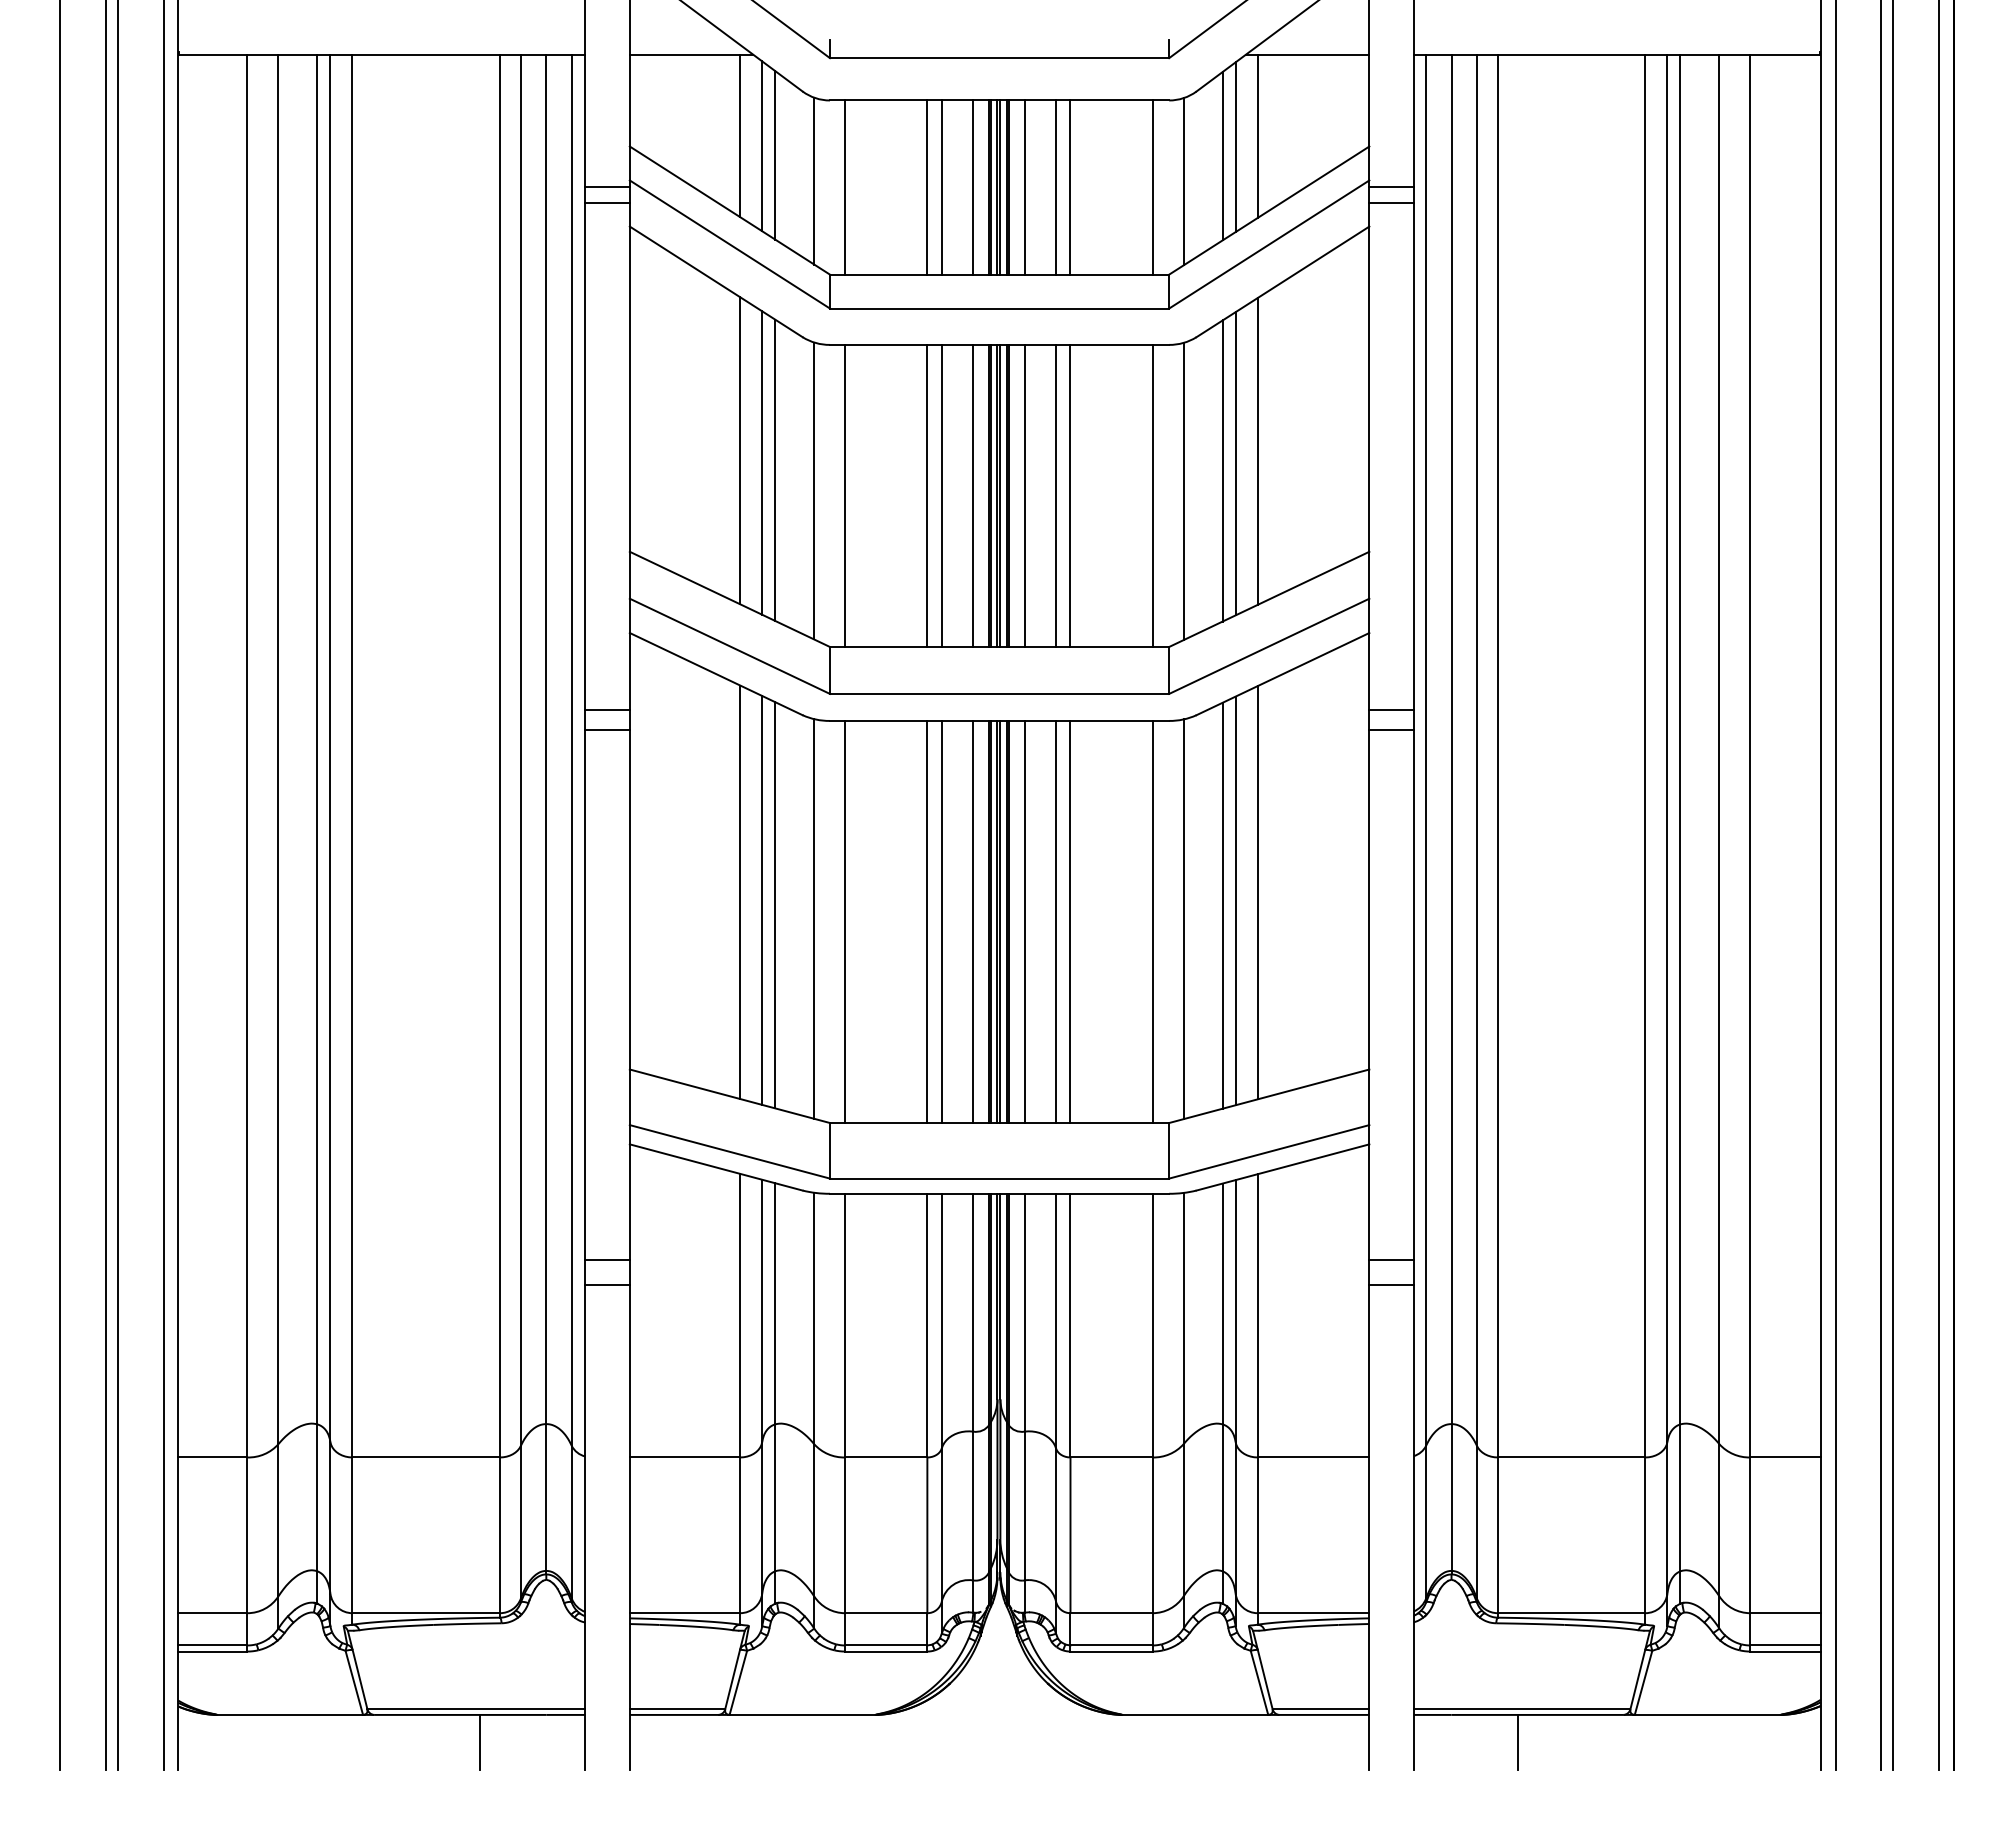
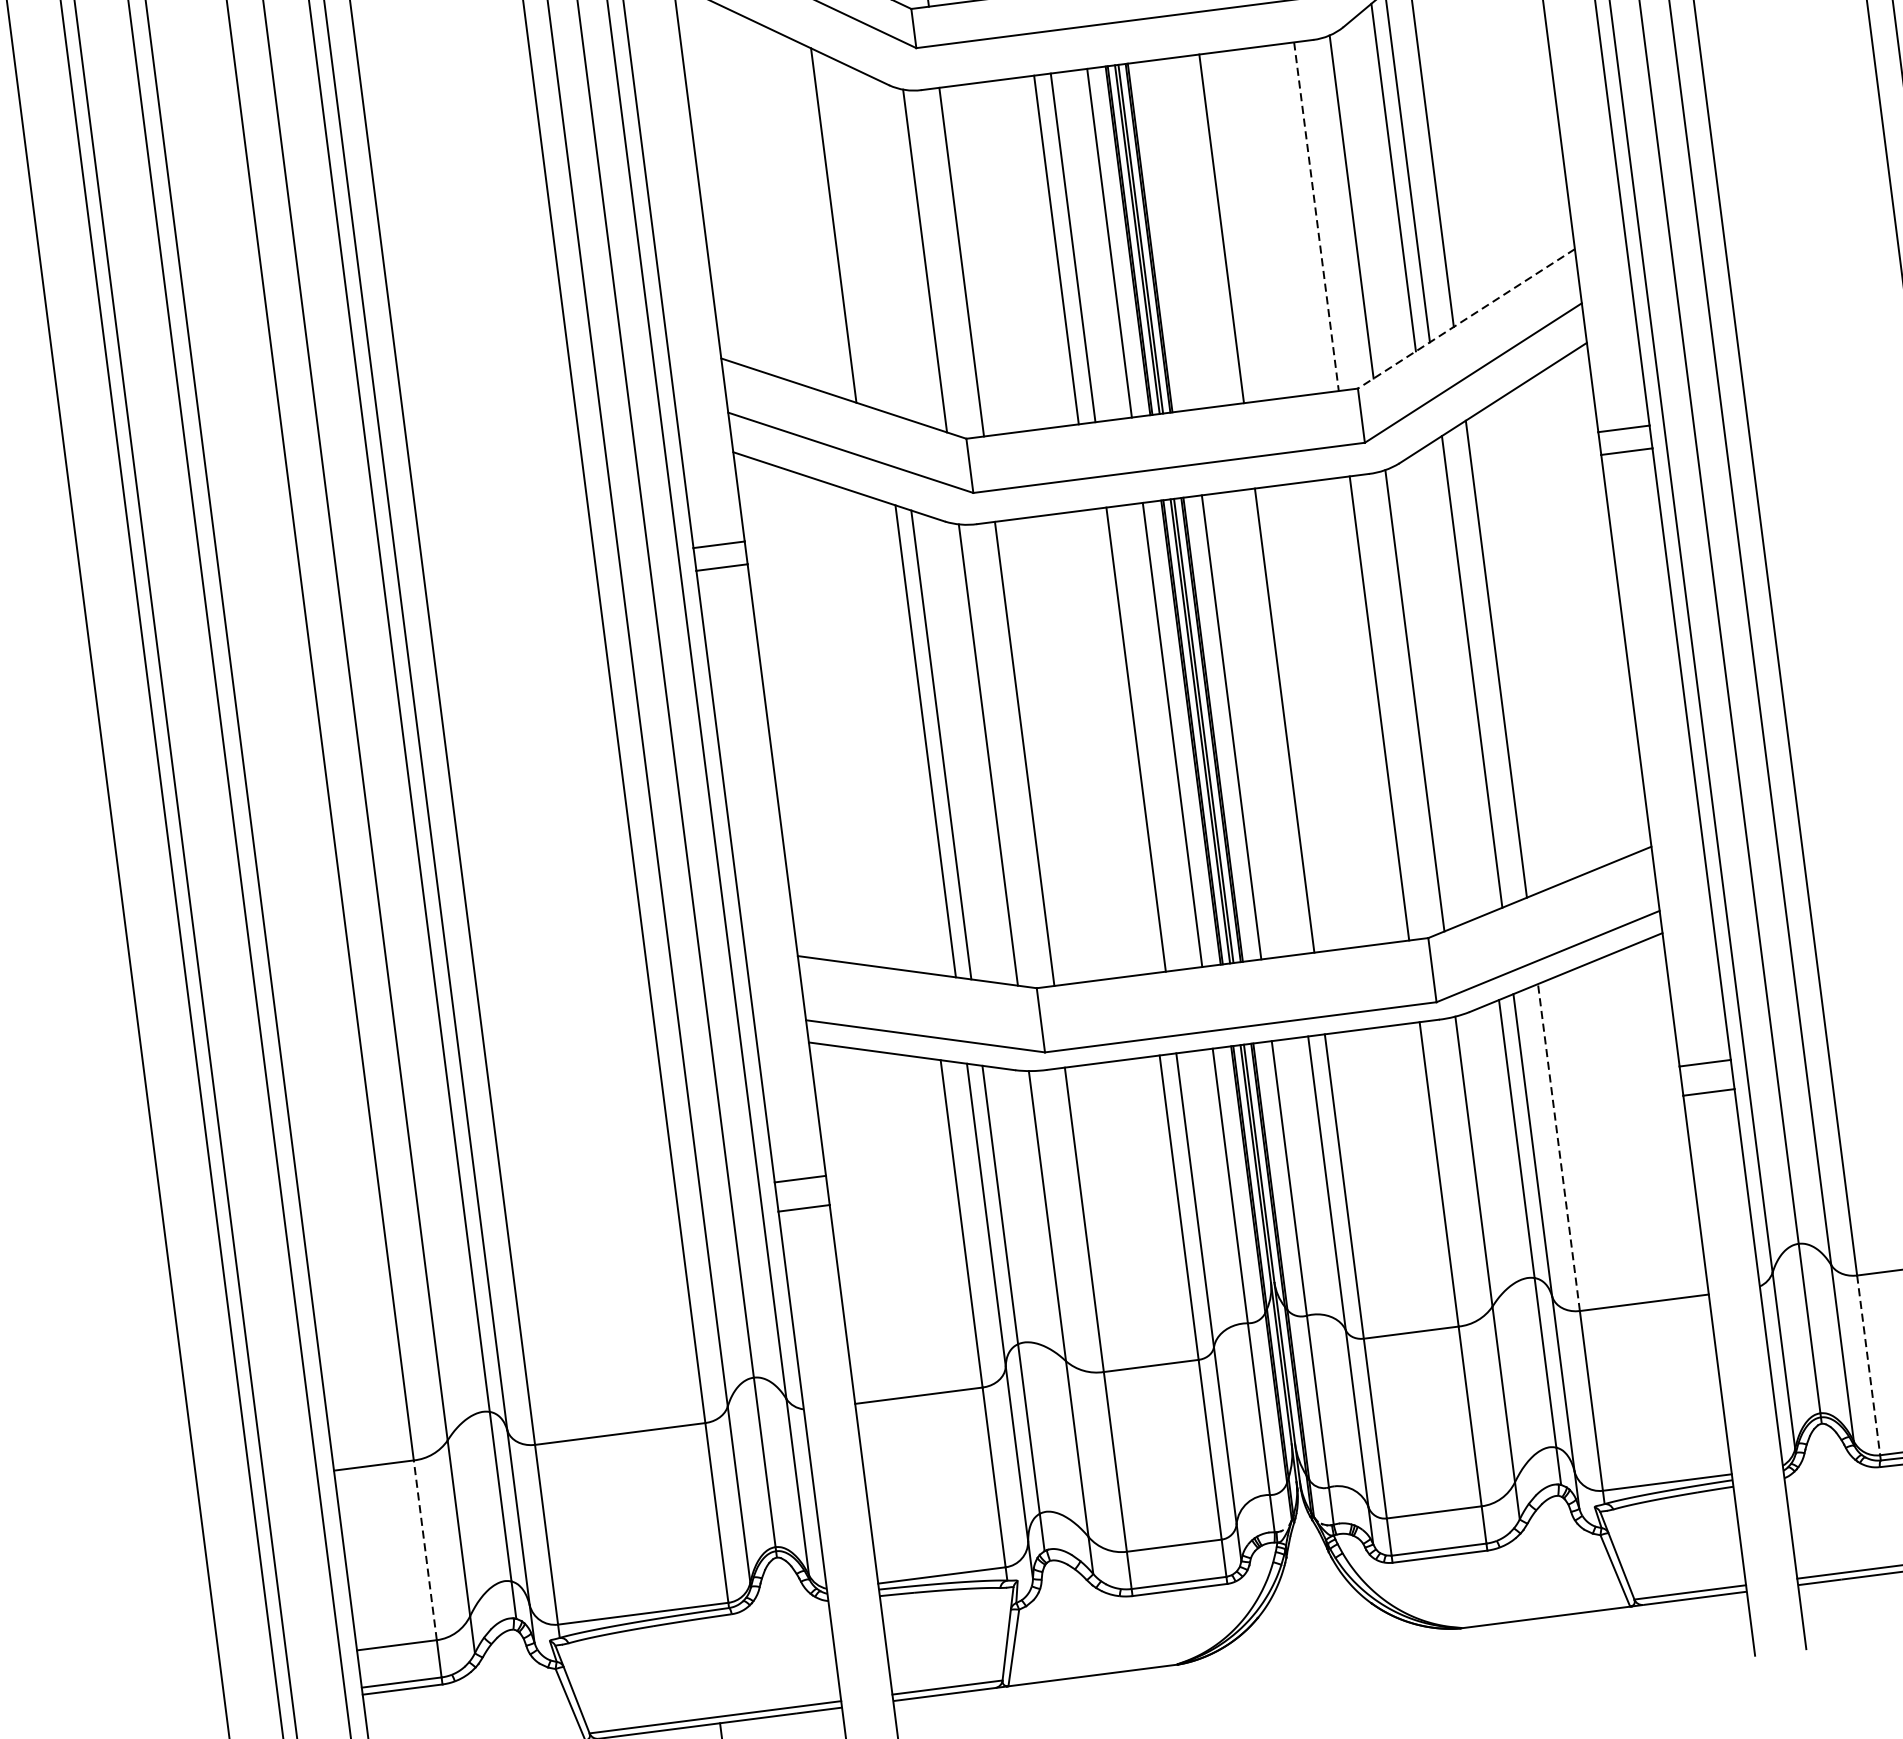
line: (762, 462) -> (861, 235), removed
line: (775, 469) -> (877, 241), removed
line: (1024, 495) -> (1168, 235), removed
line: (1056, 495) -> (1205, 230), removed
line: (1152, 496) -> (1316, 217), solid -> dashed
line: (1269, 599) -> (1466, 318), solid -> dashed
line: (740, 892) -> (899, 735), removed
line: (1222, 905) -> (1457, 679), removed
line: (927, 921) -> (1119, 741), removed
line: (1056, 921) -> (1268, 722), removed
line: (1257, 1315) -> (1558, 1147), solid -> dashed
line: (247, 1535) -> (425, 1550), solid -> dashed
line: (1497, 1535) -> (1868, 1365), solid -> dashed

